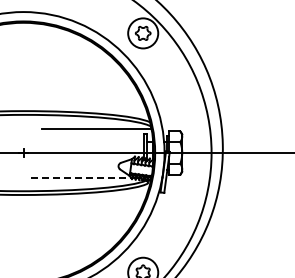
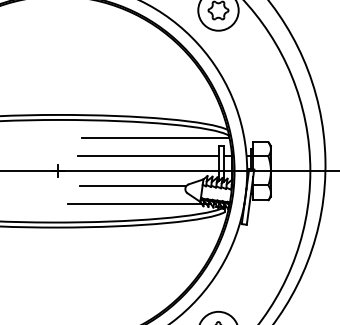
line: (90, 141) -> (147, 155), added
line: (79, 164) -> (132, 186), added
line: (81, 177) -> (135, 204), dashed -> solid

